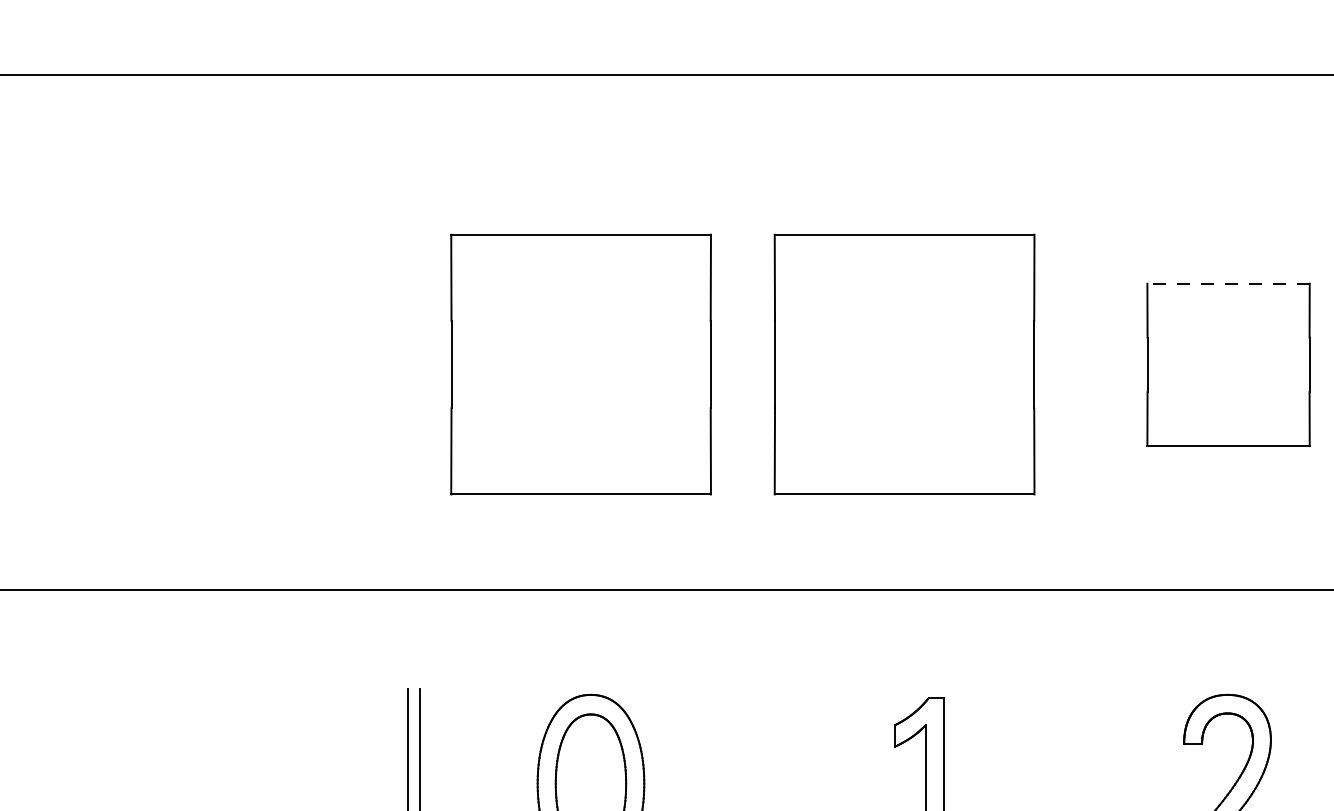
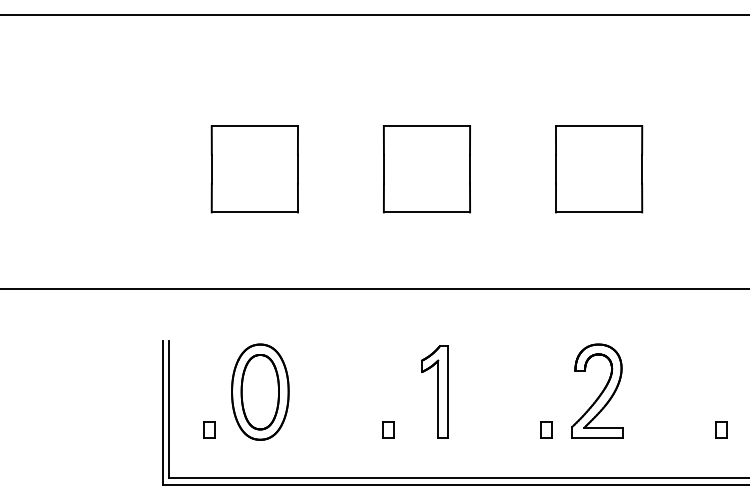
line: (1227, 284) -> (598, 126), dashed -> solid
part: (579, 365) -> (254, 169), size x0.62
part: (903, 365) -> (426, 169), size x0.62

